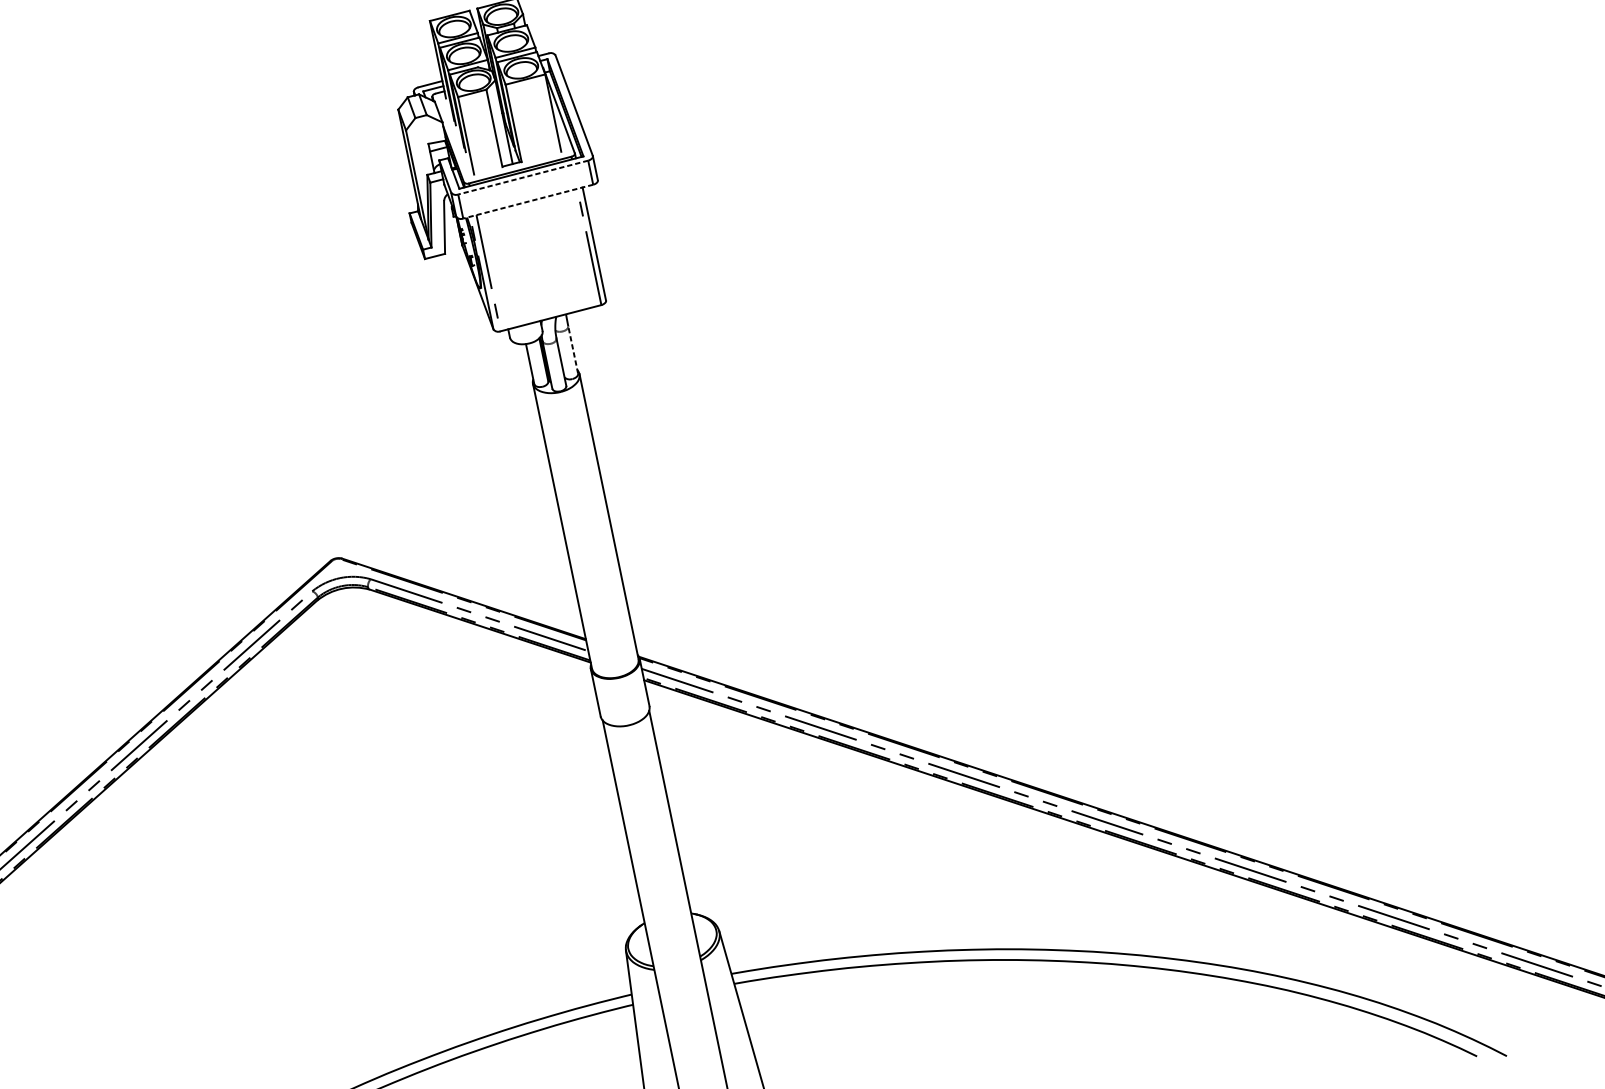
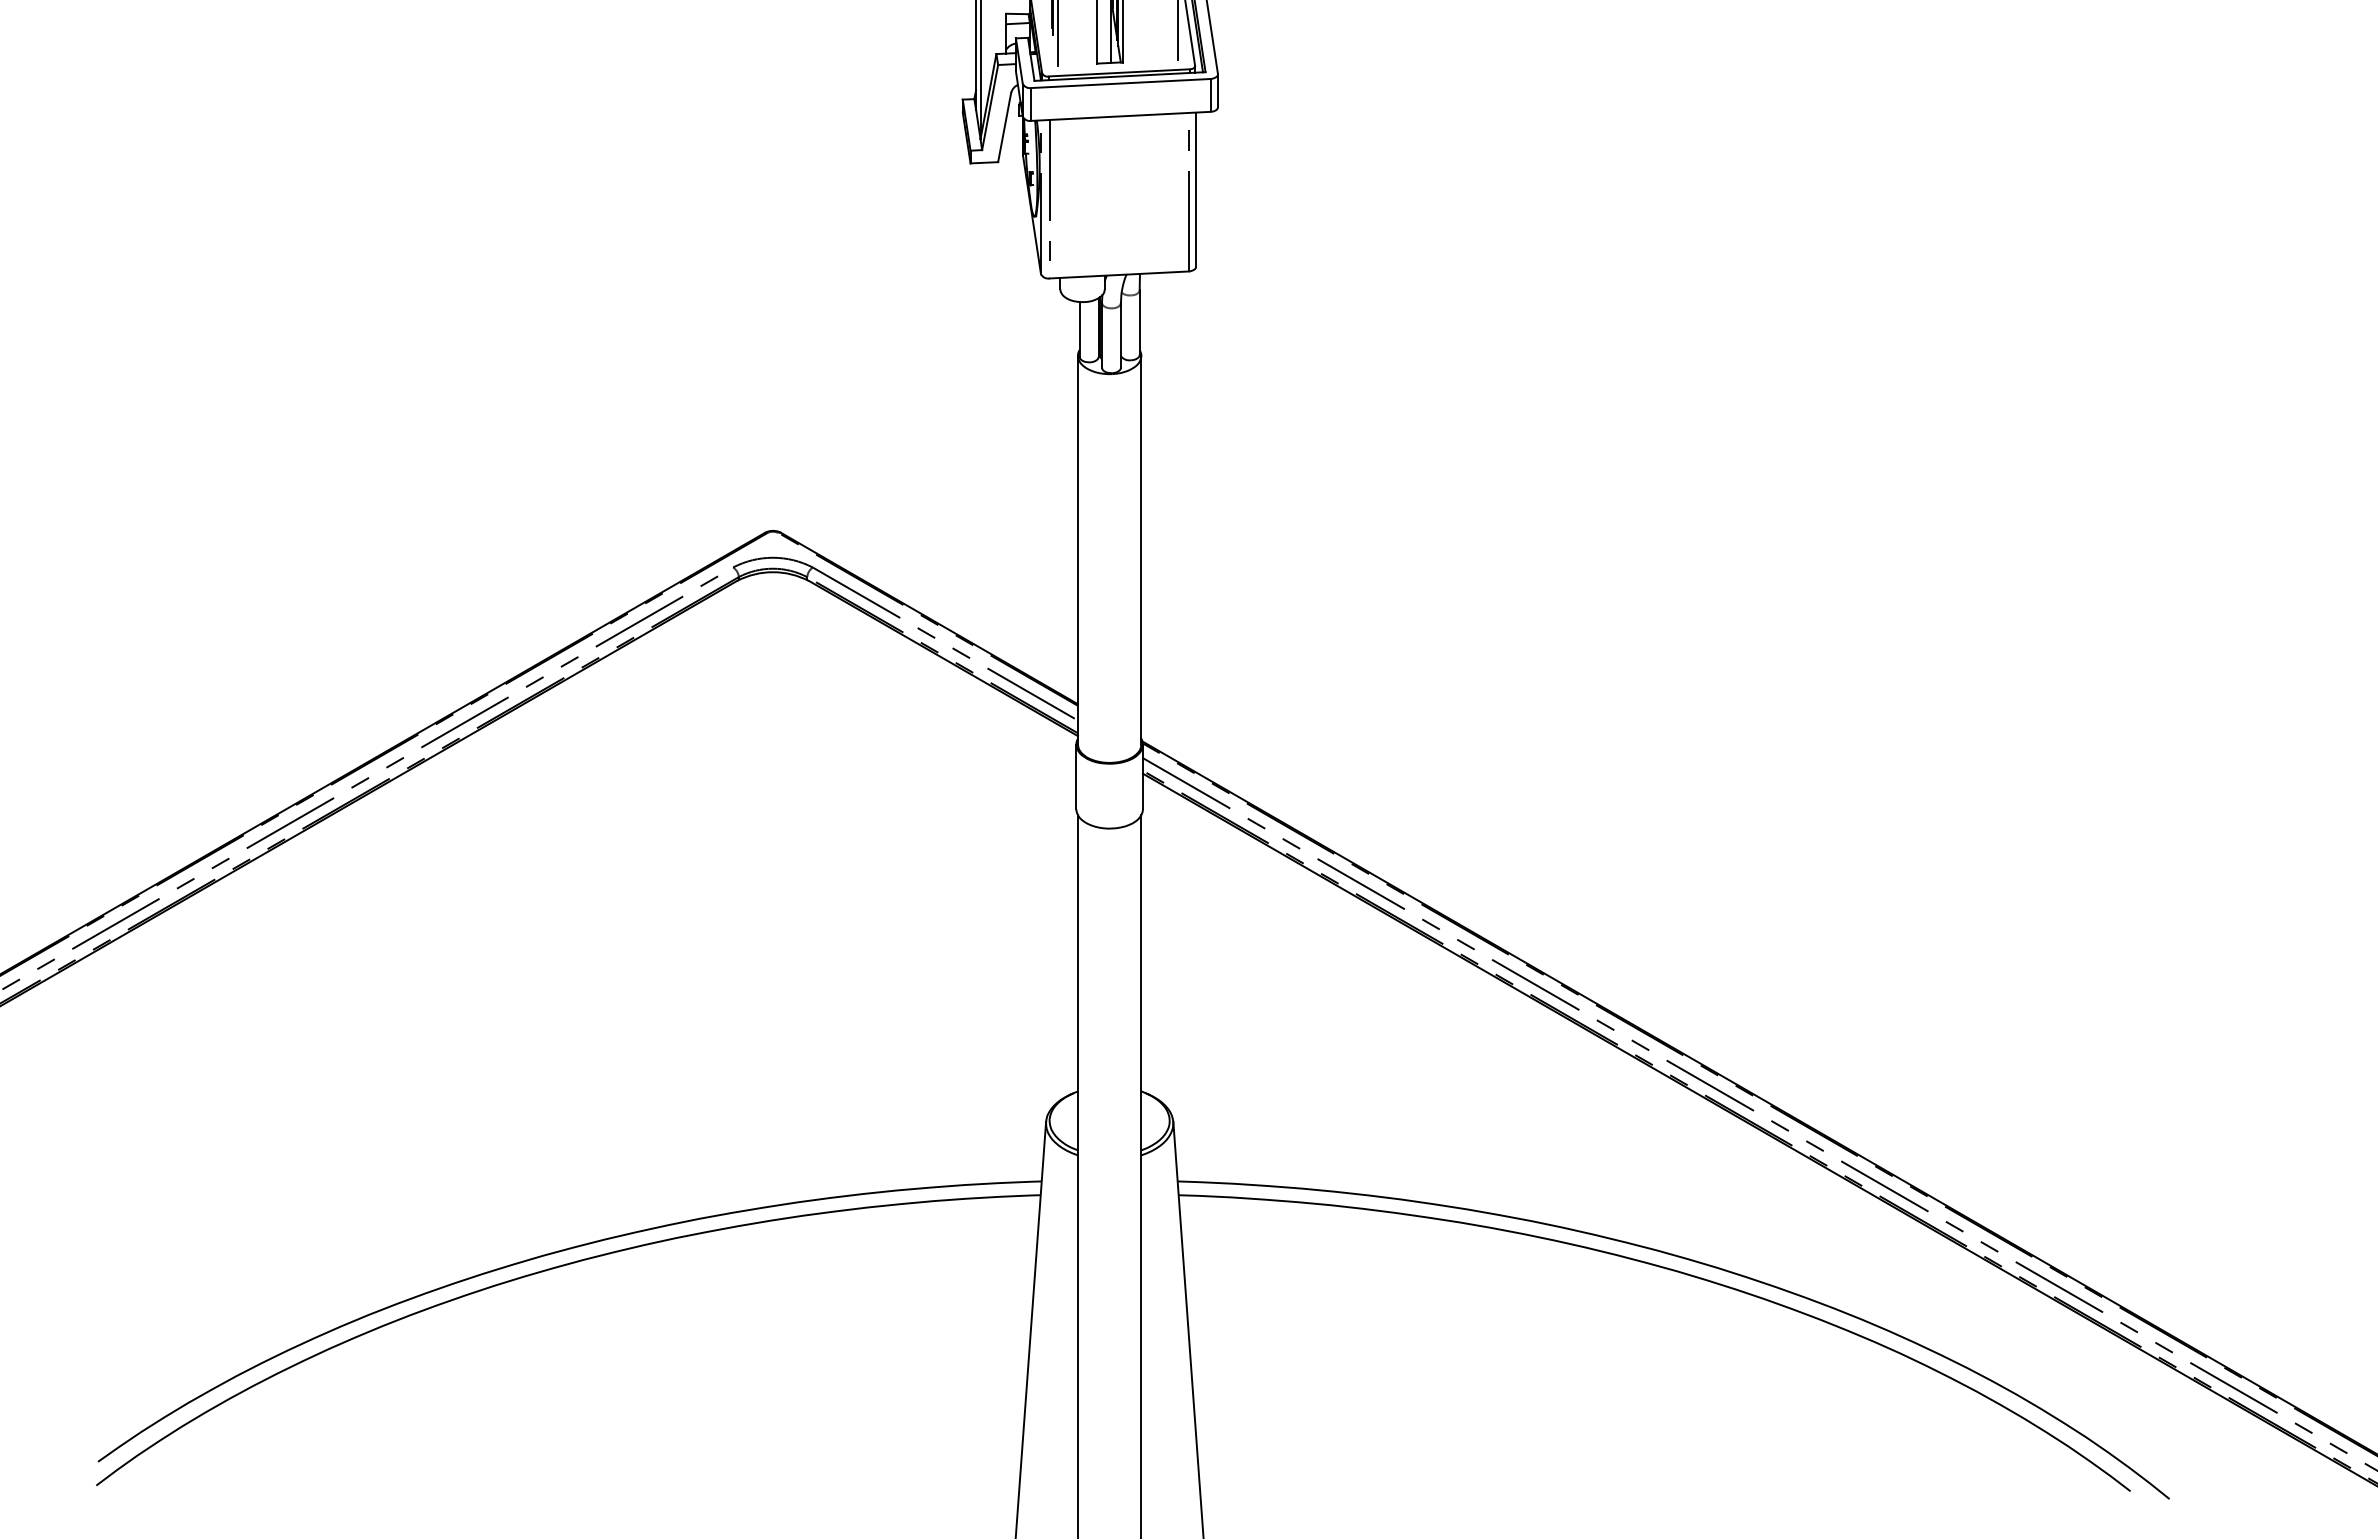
line: (523, 177) -> (1121, 83), dashed -> solid
line: (528, 201) -> (1121, 116), dashed -> solid
line: (572, 349) -> (1139, 321), dashed -> solid

